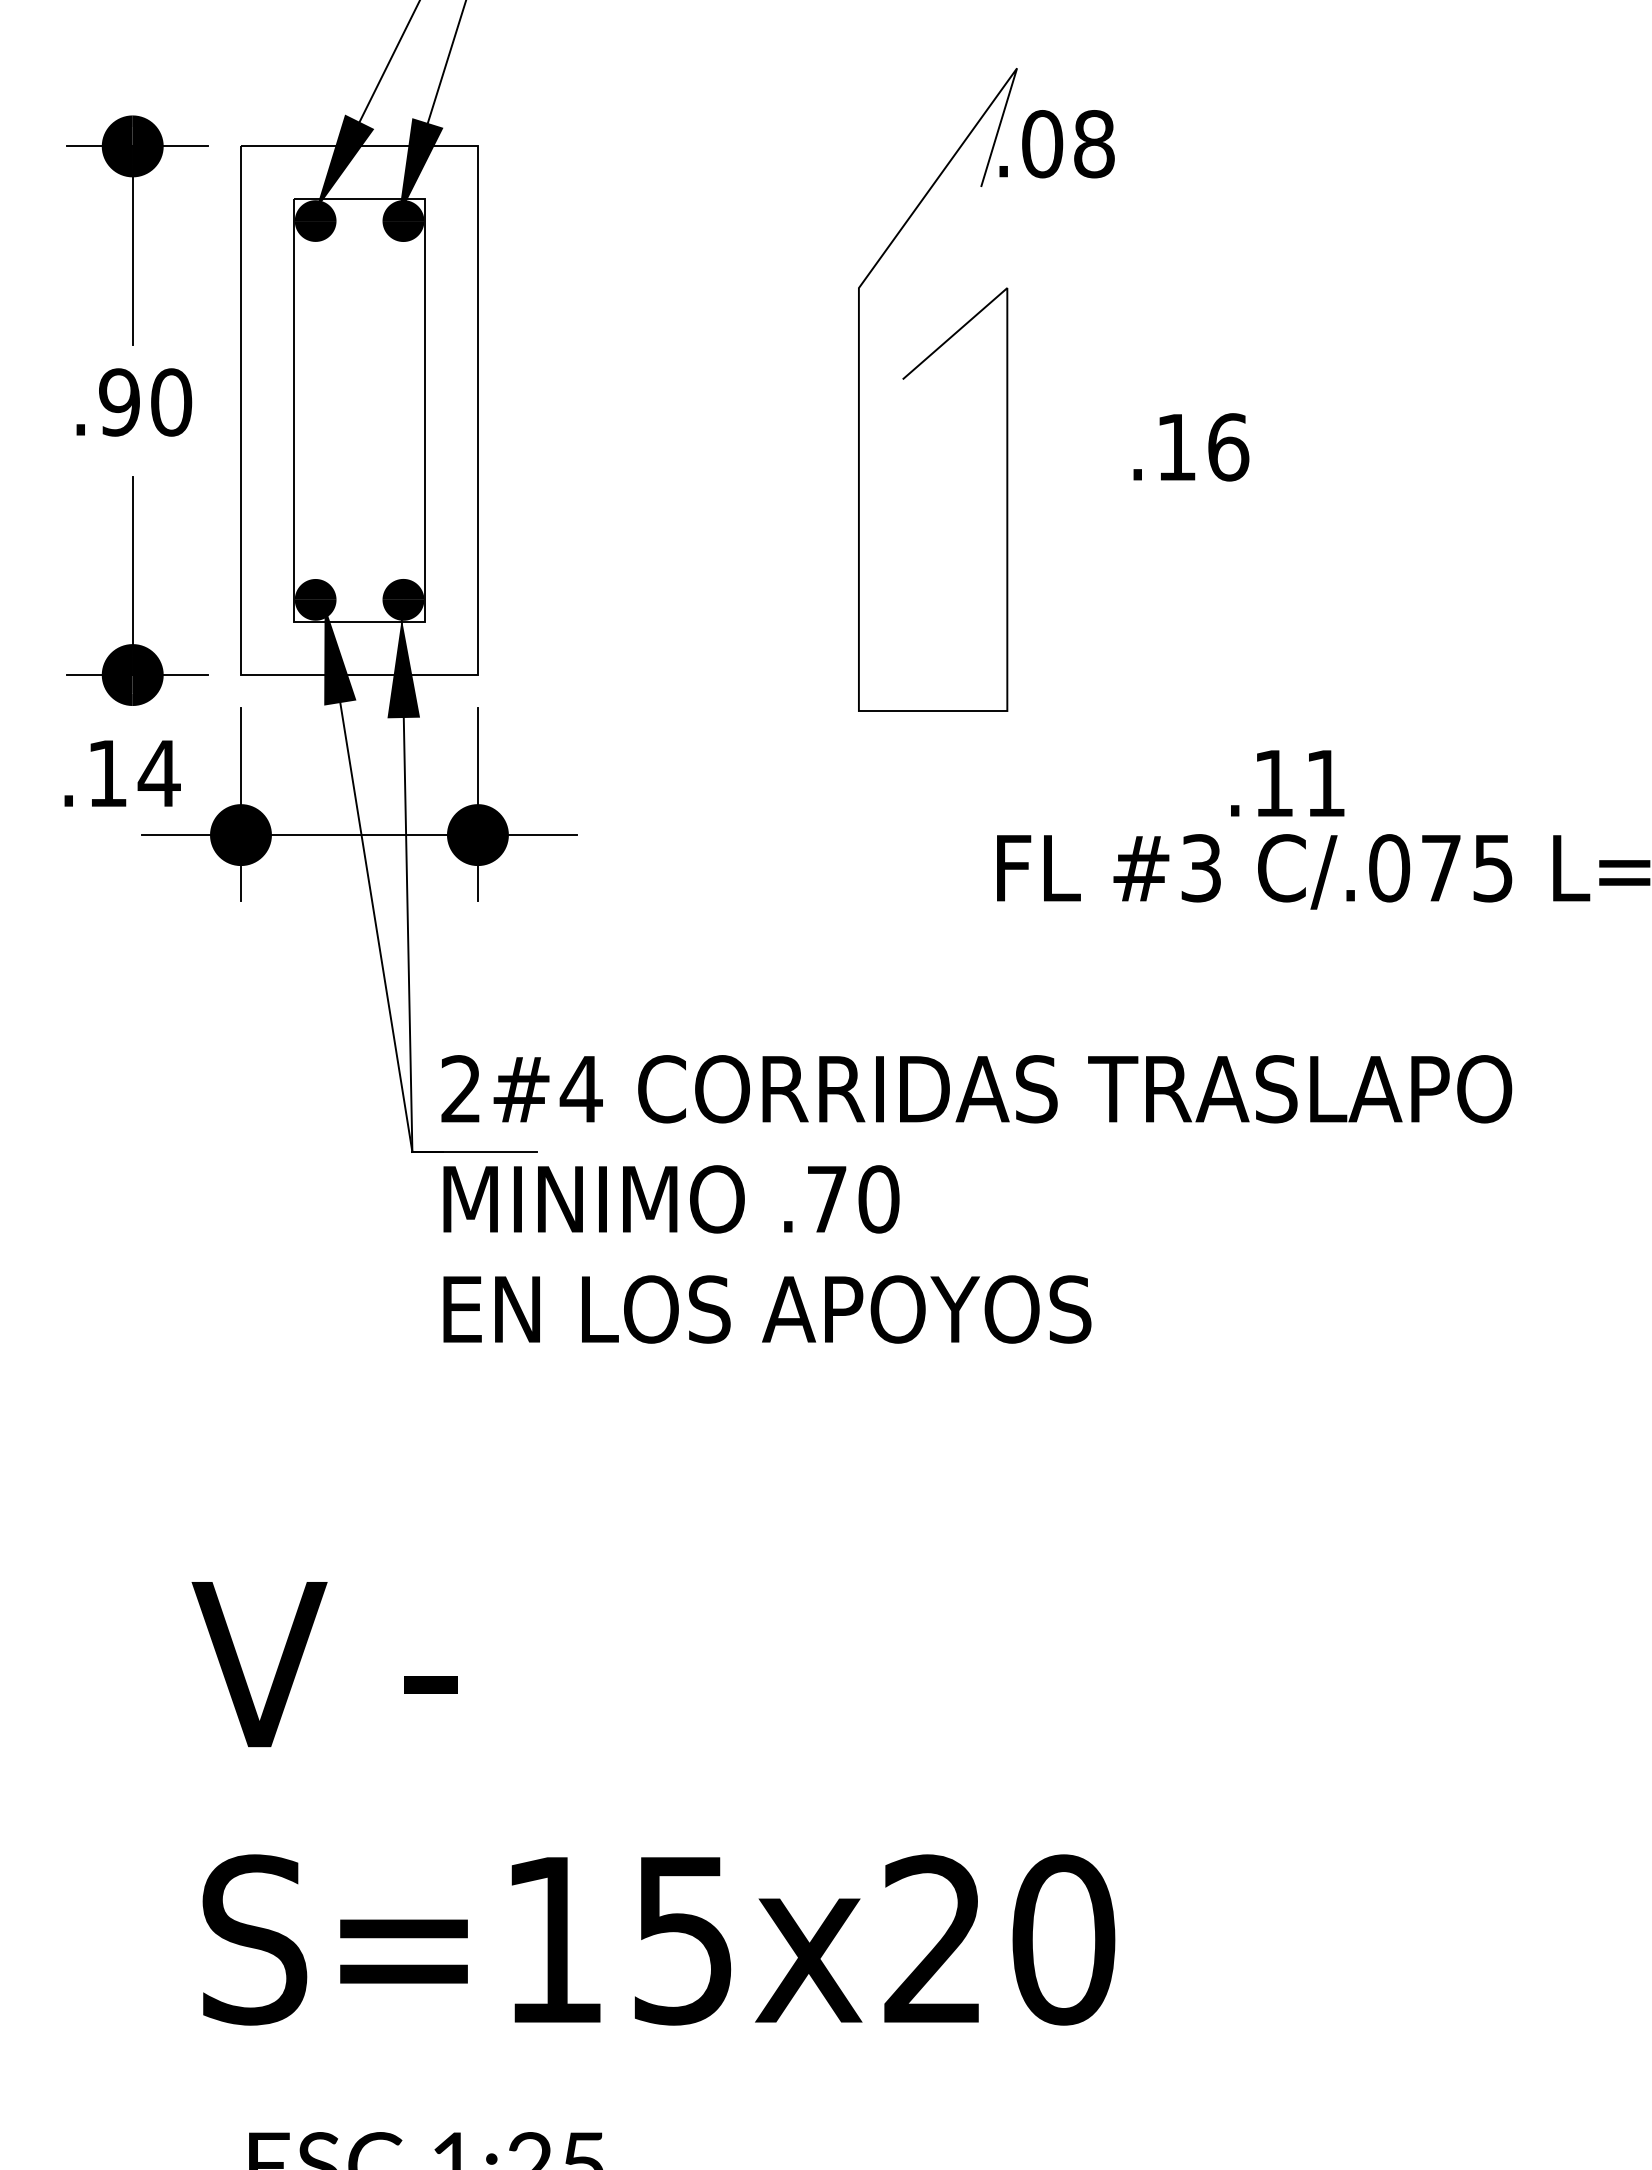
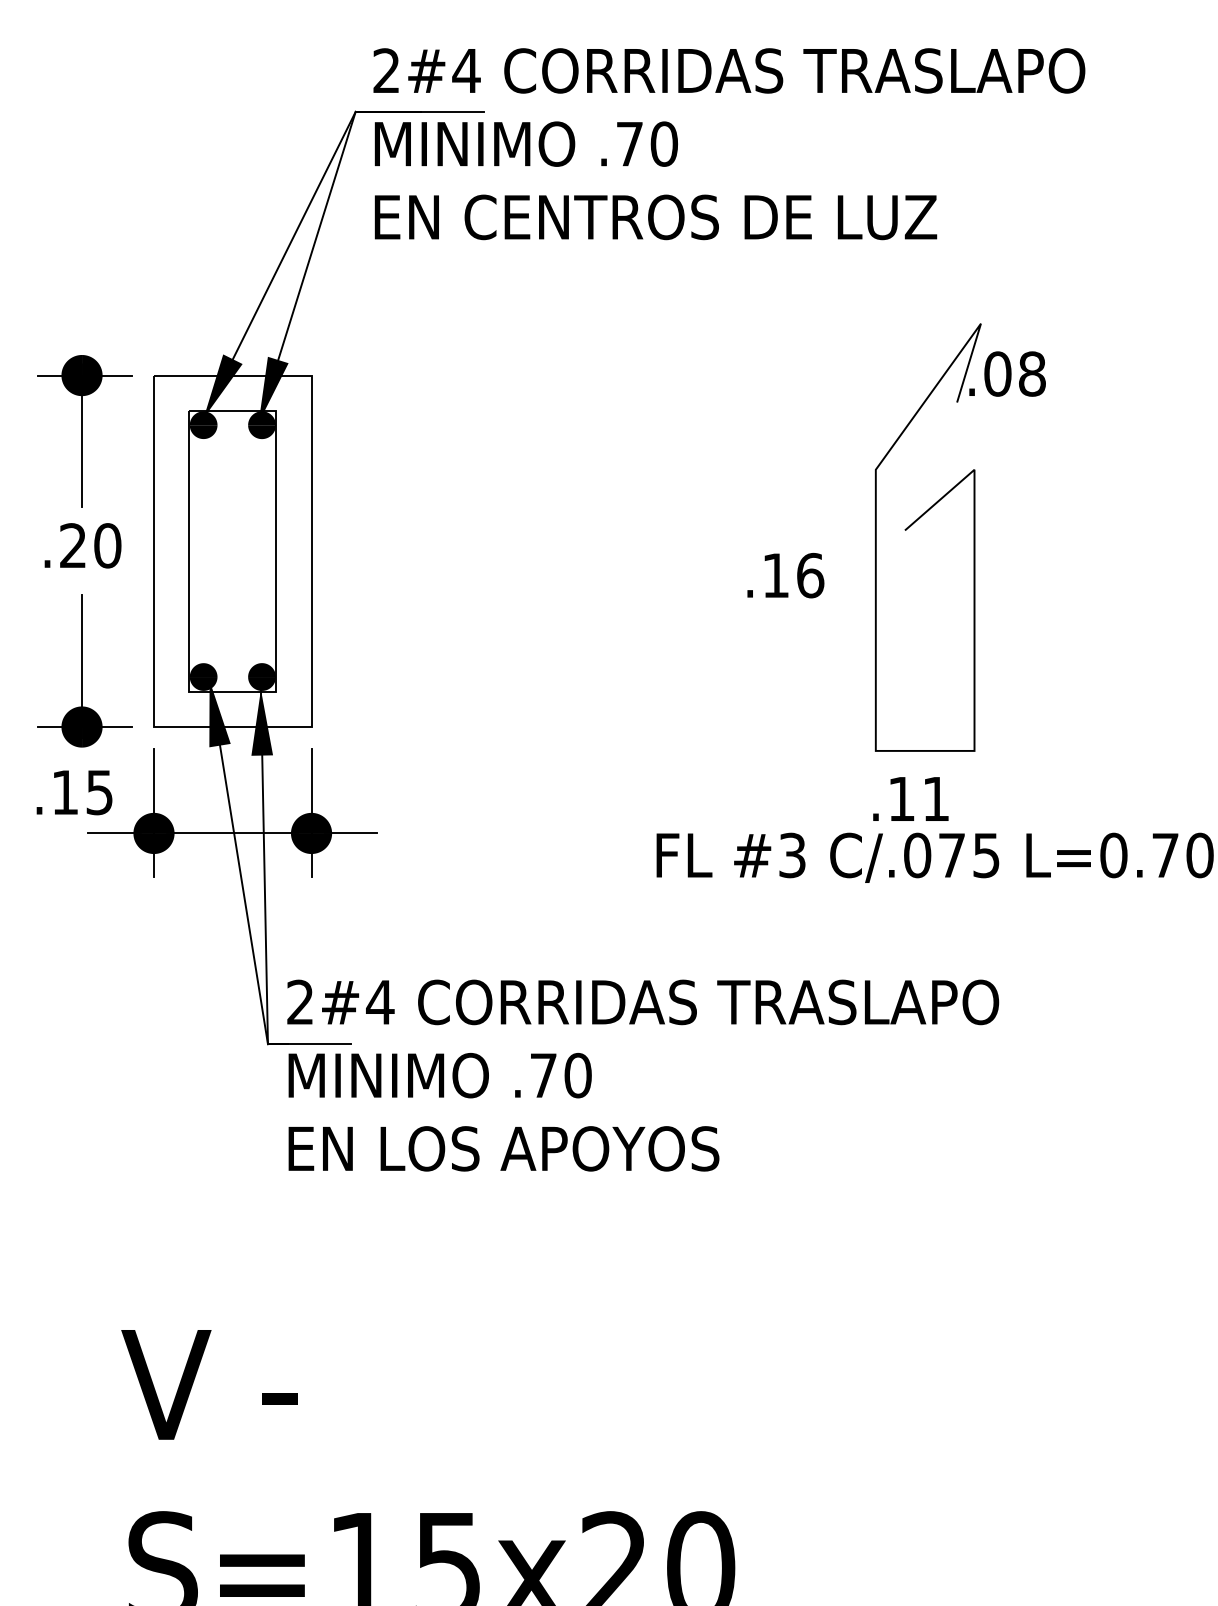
part: (1005, 389) -> (973, 537), moved
text: (118, 402) -> (72, 545), .90 -> .20
text: (159, 773) -> (99, 792), .14 -> .15
text: (1287, 782) -> (910, 798), moved

